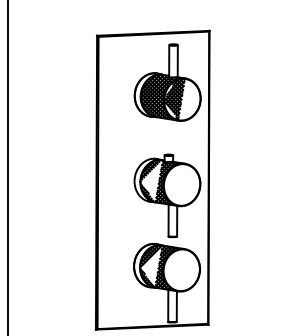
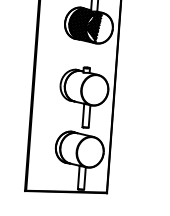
hatch: (162, 182) -> (80, 87), removed
hatch: (161, 268) -> (75, 149), removed

